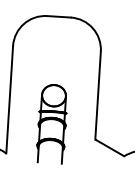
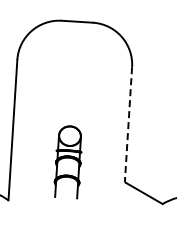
line: (98, 95) -> (128, 124), solid -> dashed
part: (51, 124) -> (67, 162), size x0.7

